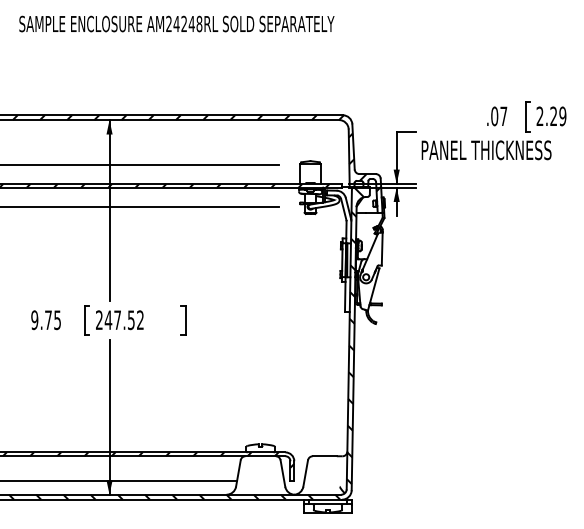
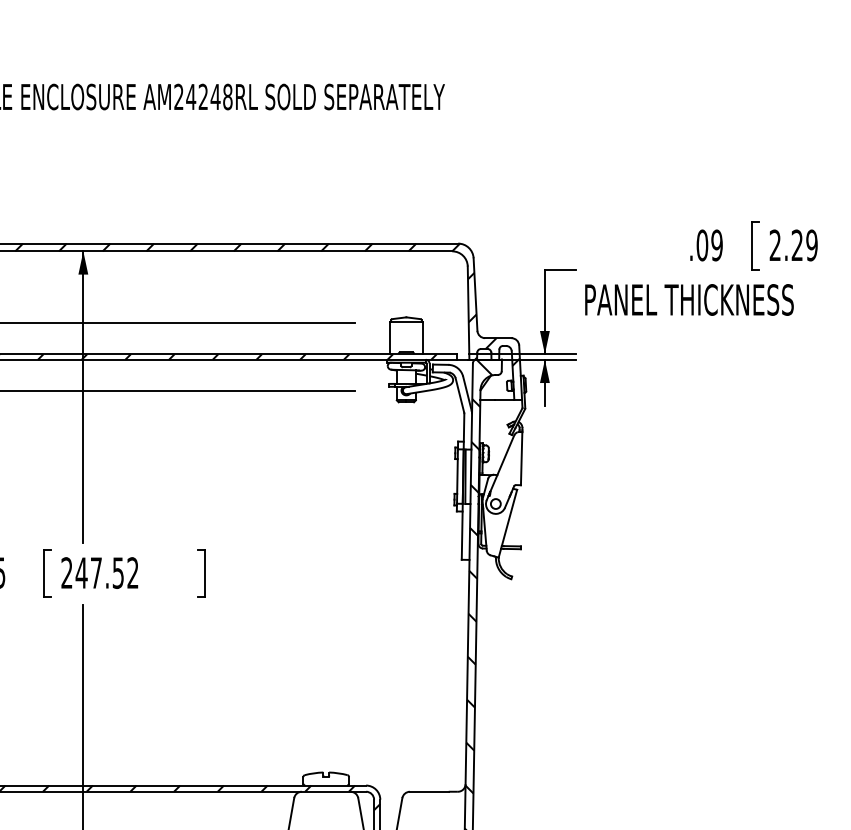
text: (503, 116) -> (716, 245), .07 -> .09

